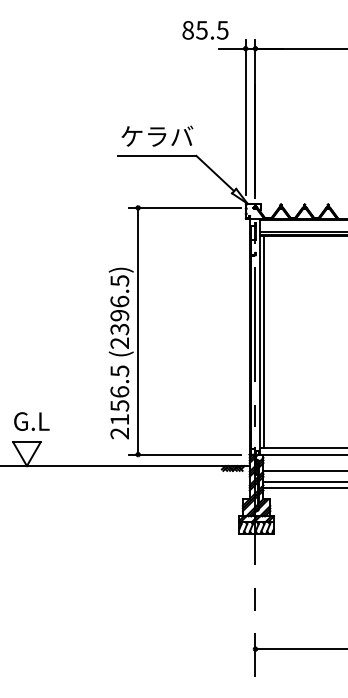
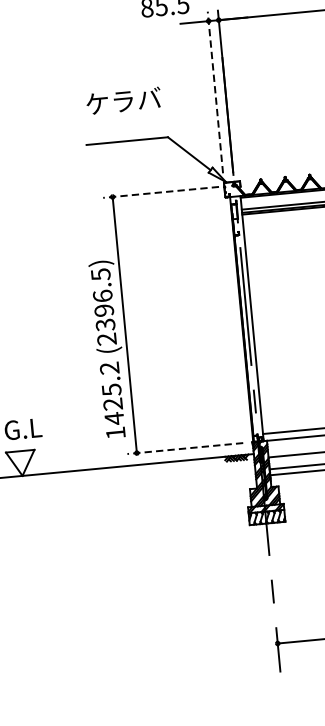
line: (245, 117) -> (215, 92), solid -> dashed
text: (157, 135) -> (123, 100), moved
line: (184, 207) -> (160, 192), solid -> dashed
line: (263, 341) -> (255, 323), removed
text: (119, 402) -> (112, 400), 2156.5 -> 1425.2
line: (184, 454) -> (184, 448), solid -> dashed

